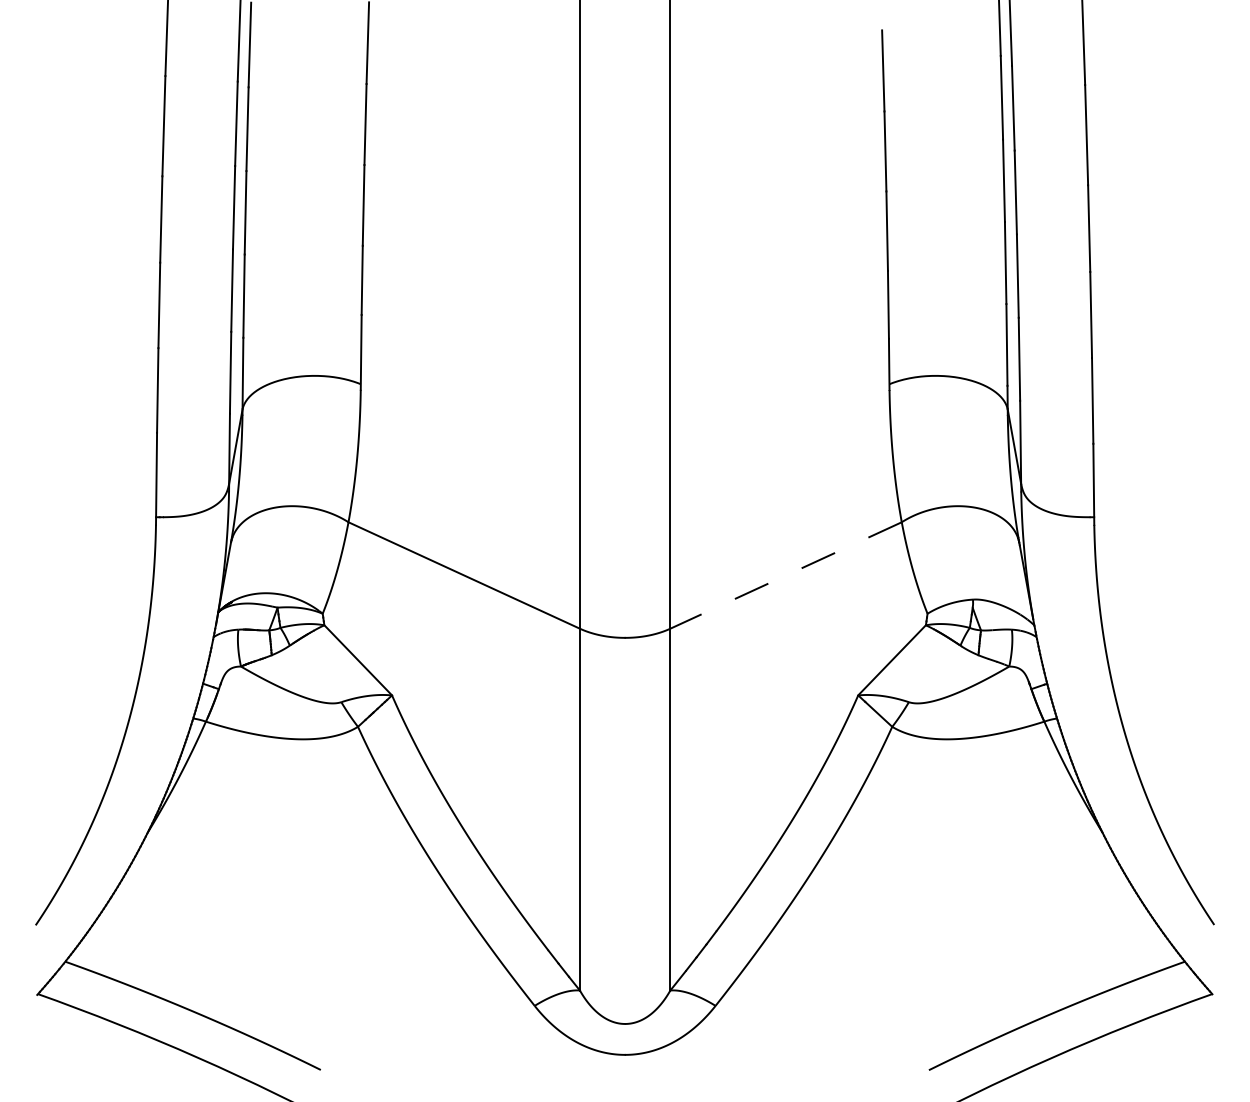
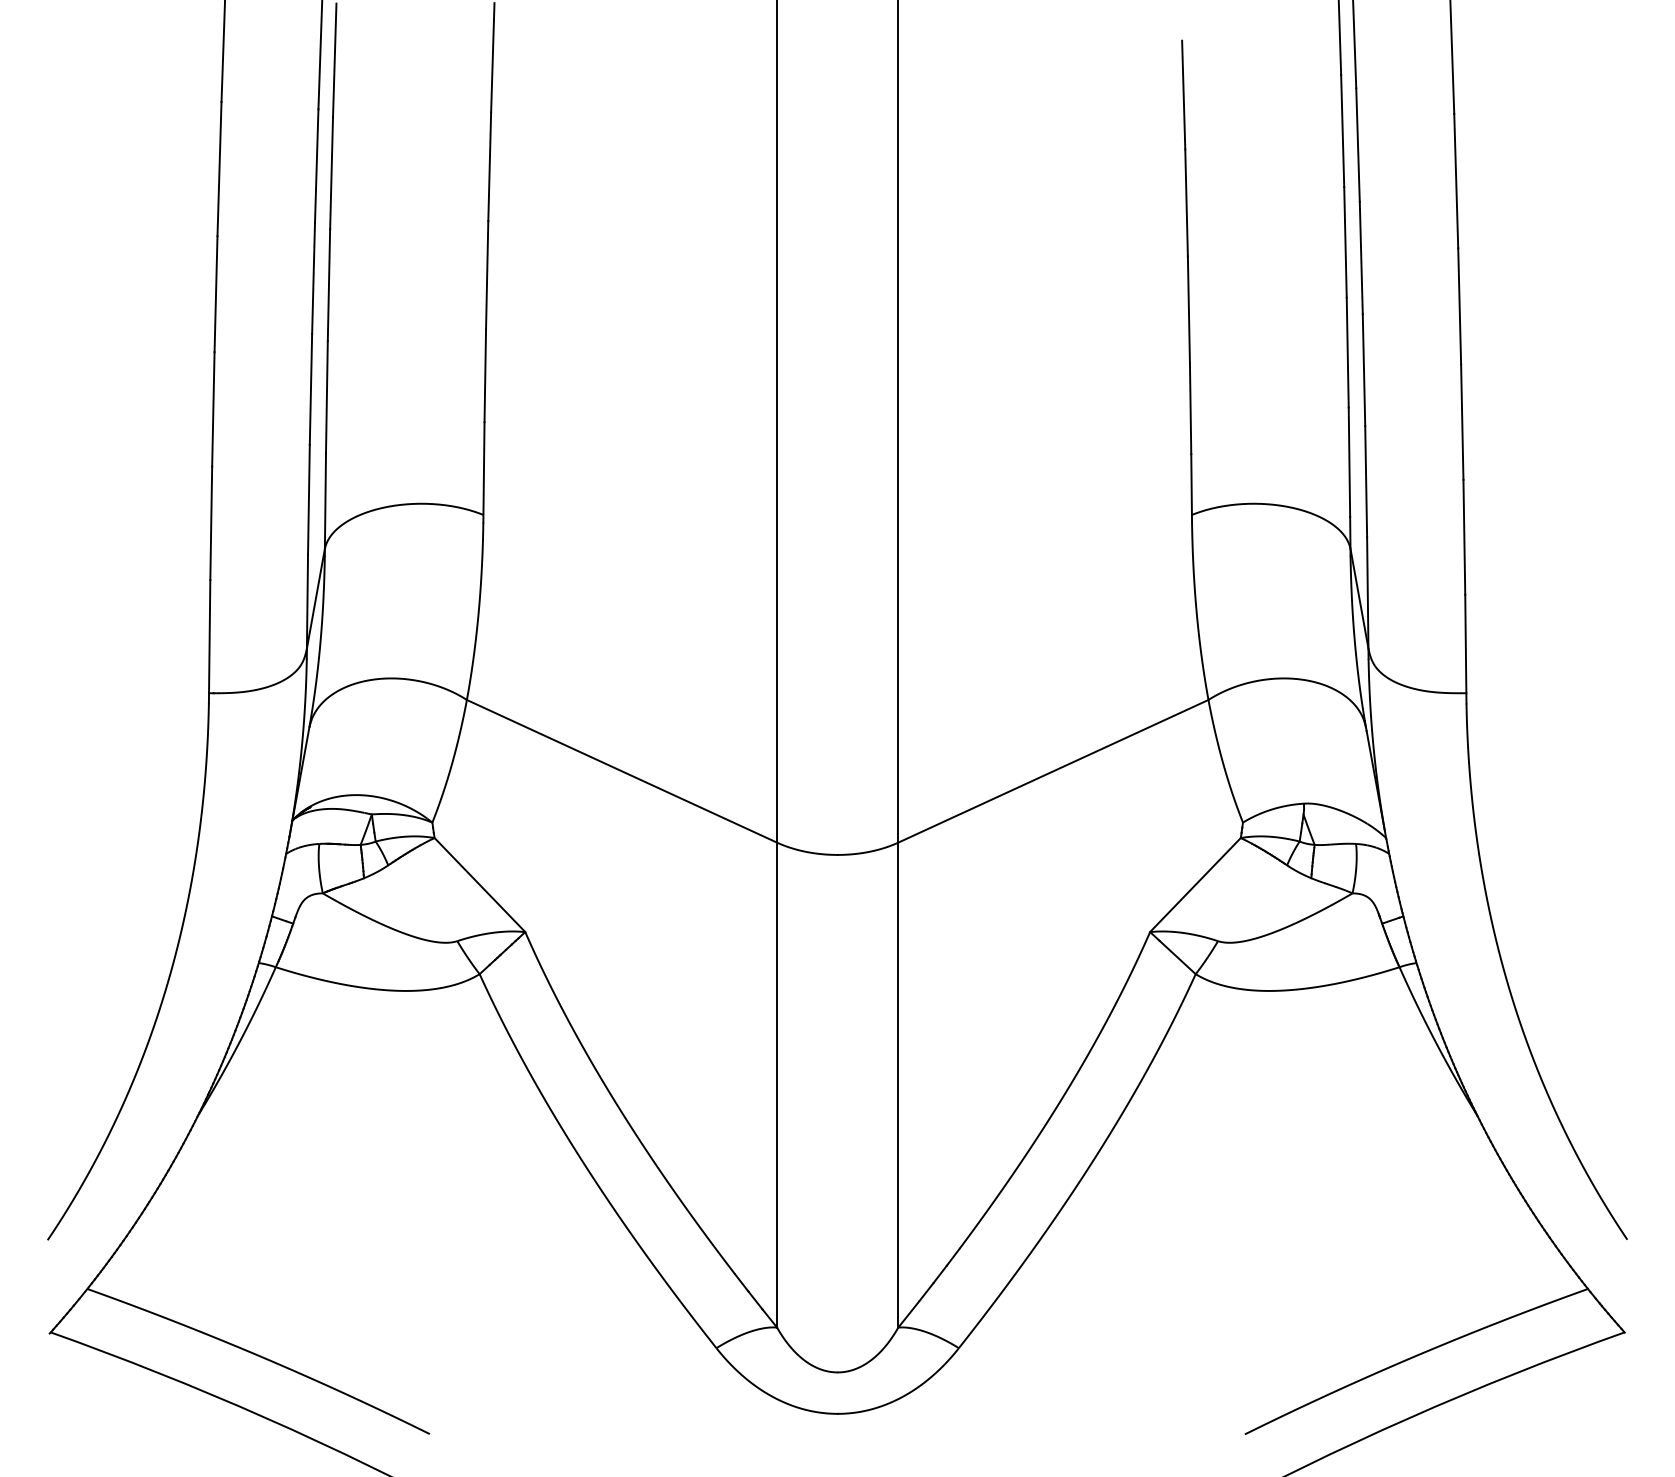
line: (786, 575) -> (1053, 771), dashed -> solid

